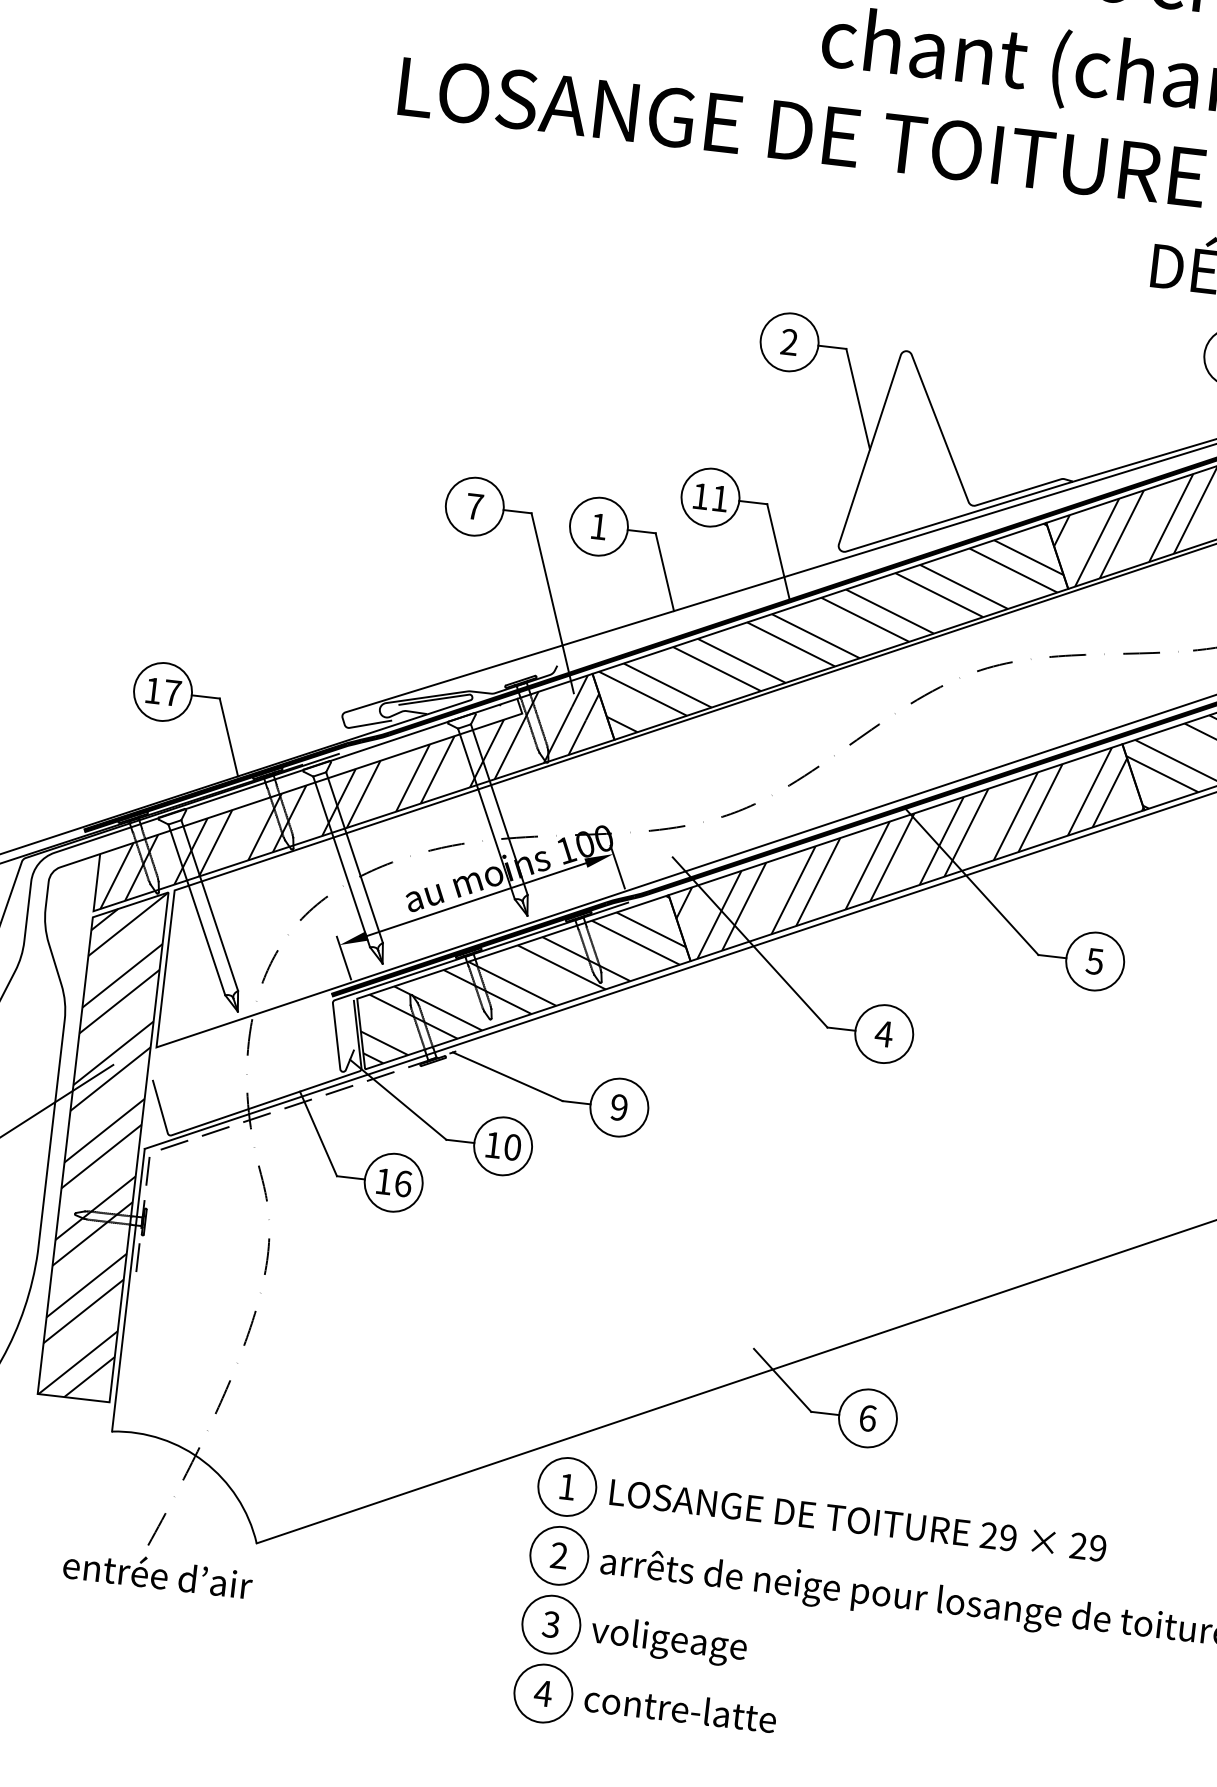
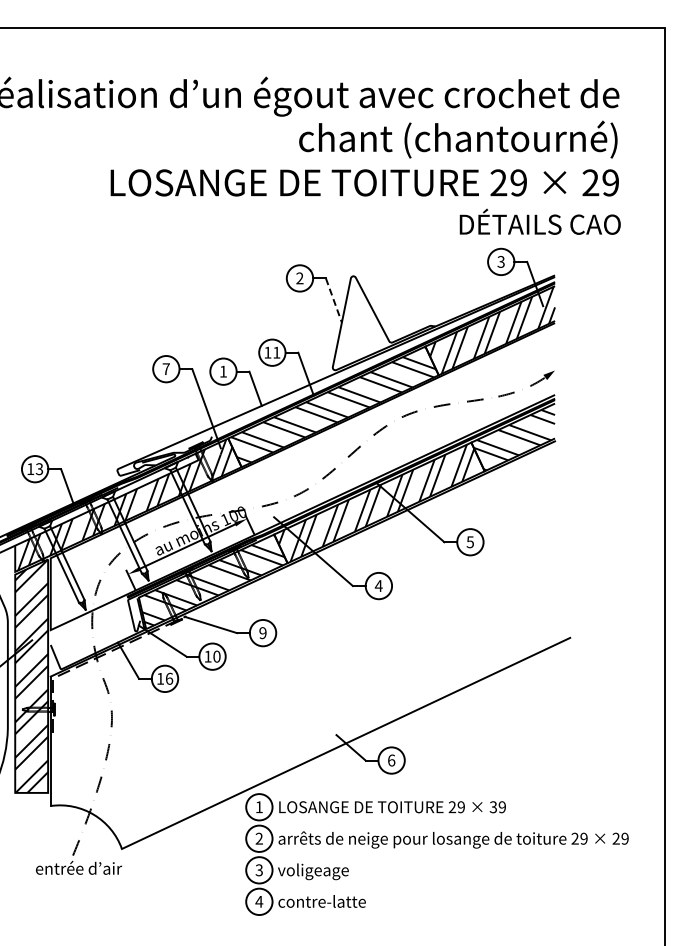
line: (859, 401) -> (334, 301), solid -> dashed
text: (172, 693) -> (39, 469), 17 -> 13
text: (1078, 1546) -> (493, 807), 29 -> 39

